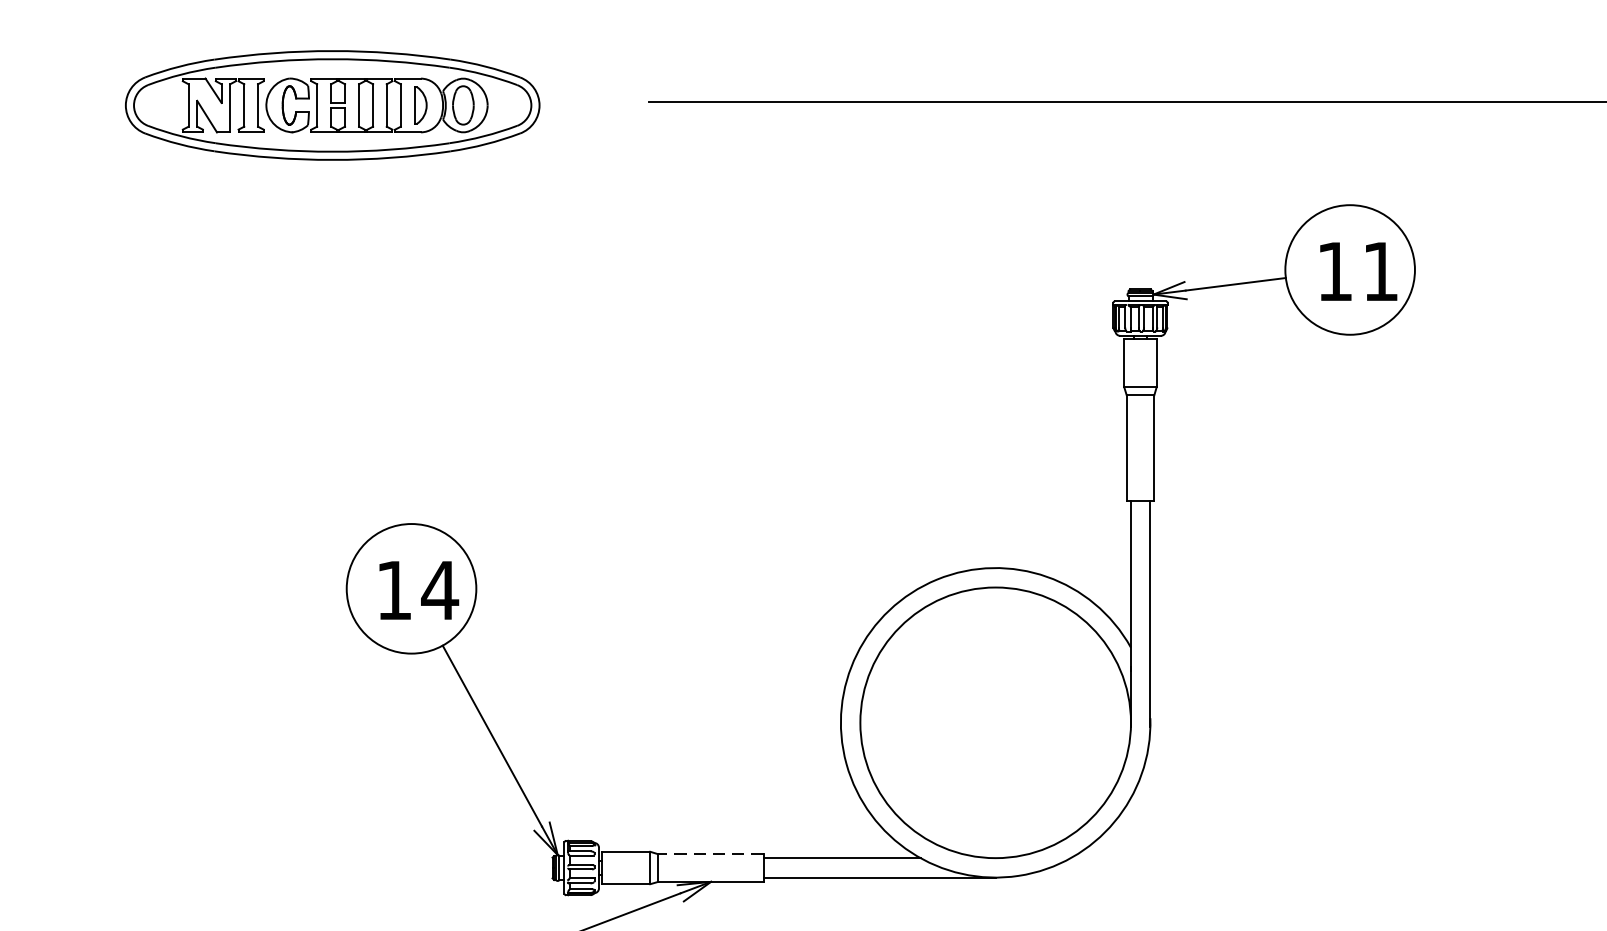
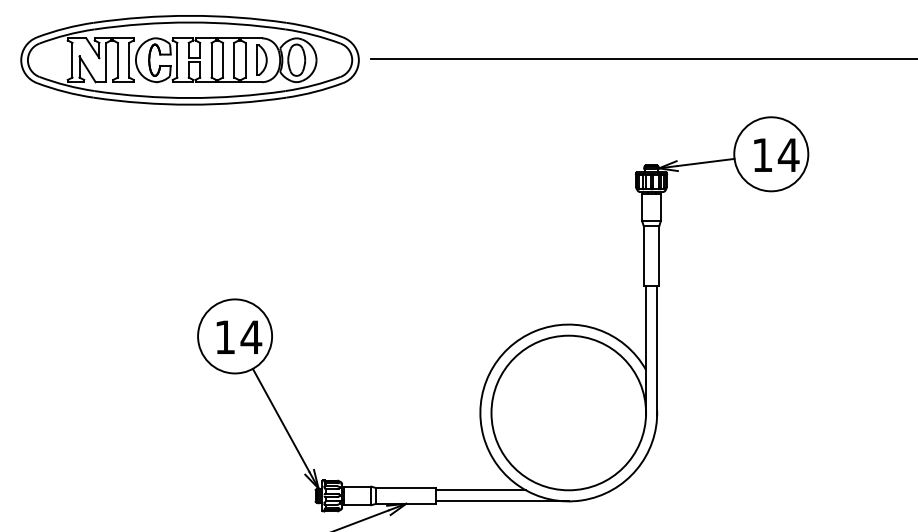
part: (331, 105) -> (189, 60), size x1.43
text: (1380, 270) -> (788, 154), 11 -> 14
line: (709, 854) -> (405, 488), dashed -> solid

